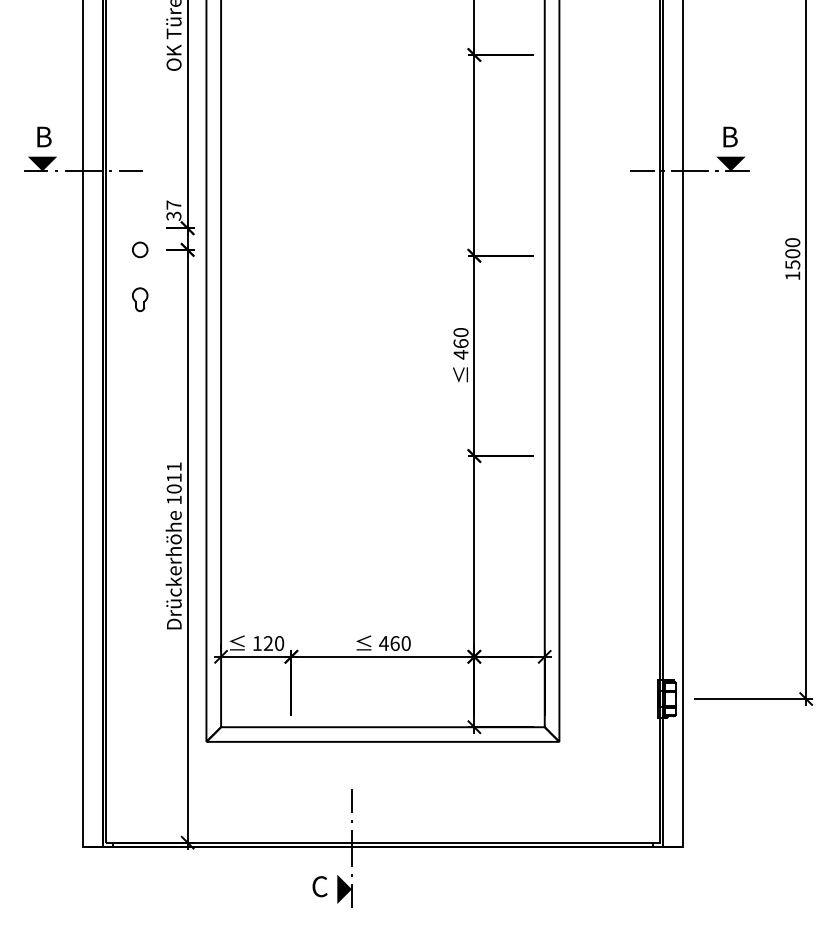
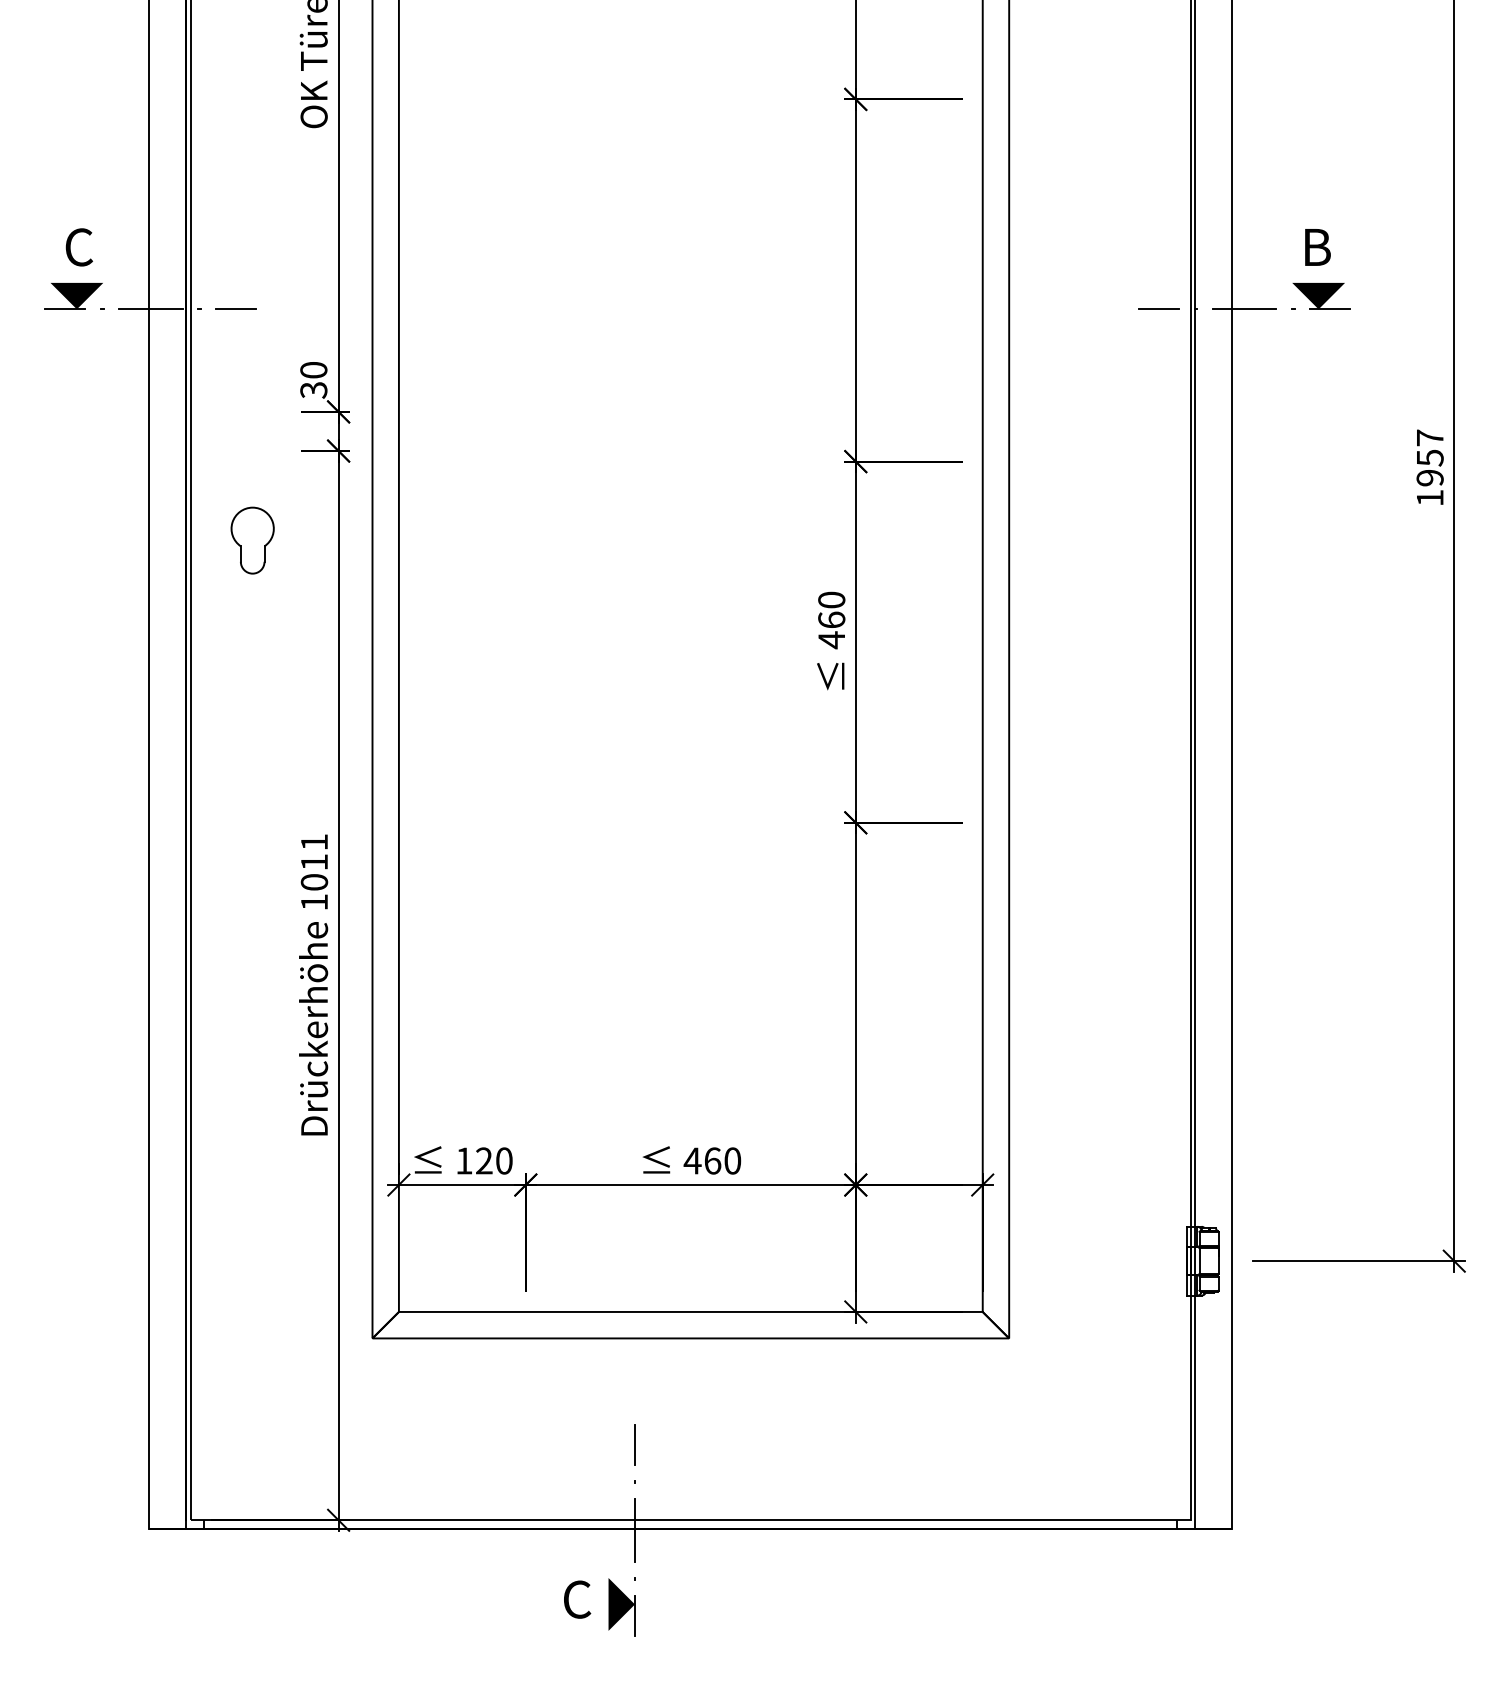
text: (43, 136) -> (78, 246), B -> C
text: (173, 204) -> (313, 369), 37 -> 30
circle: (140, 249) -> (253, 450), removed
text: (792, 253) -> (1429, 457), 1500 -> 1957
part: (140, 299) -> (253, 540), size x1.6

